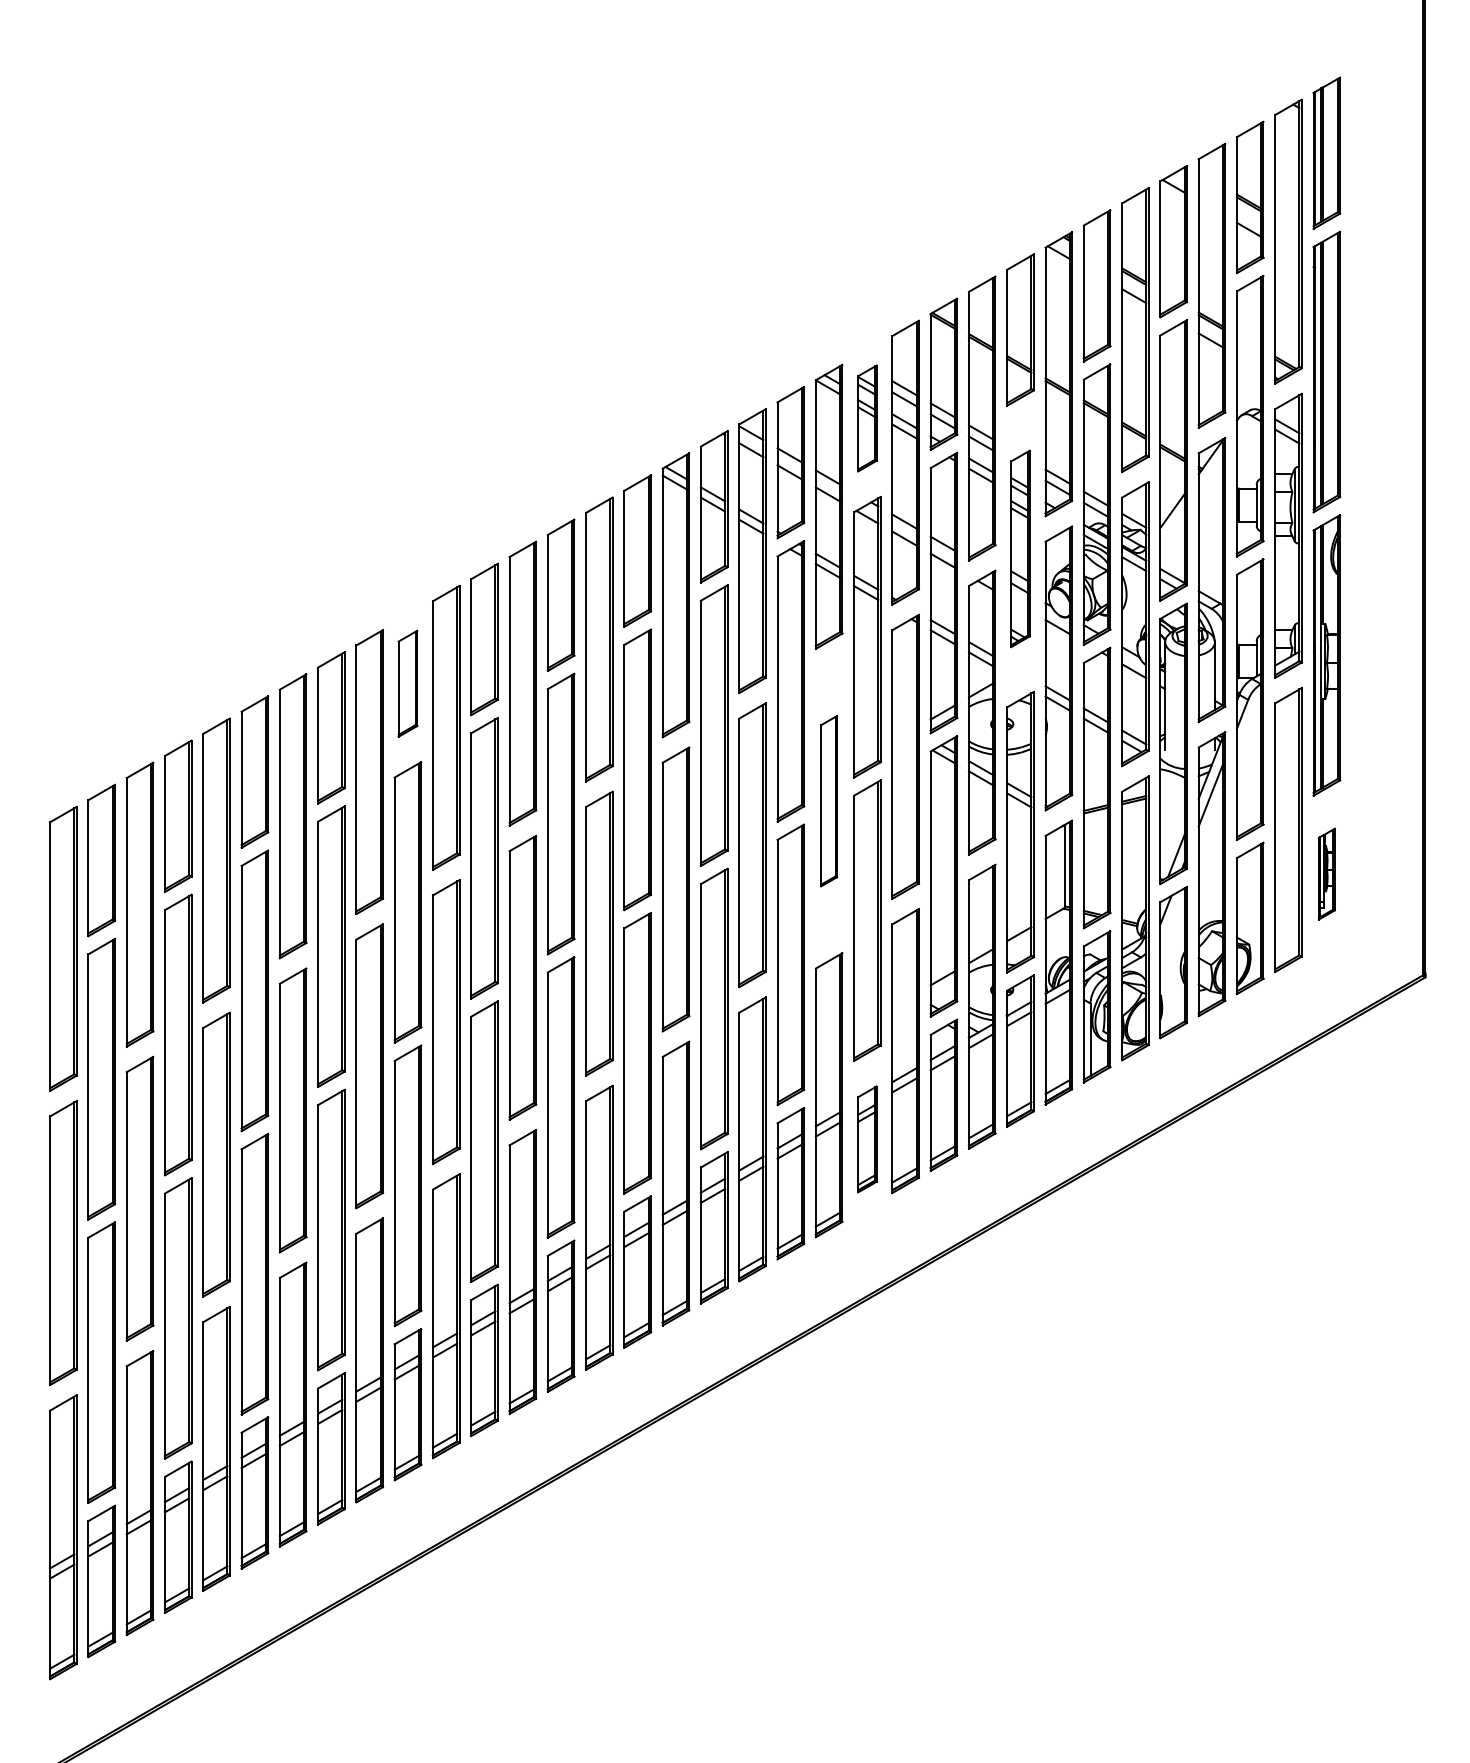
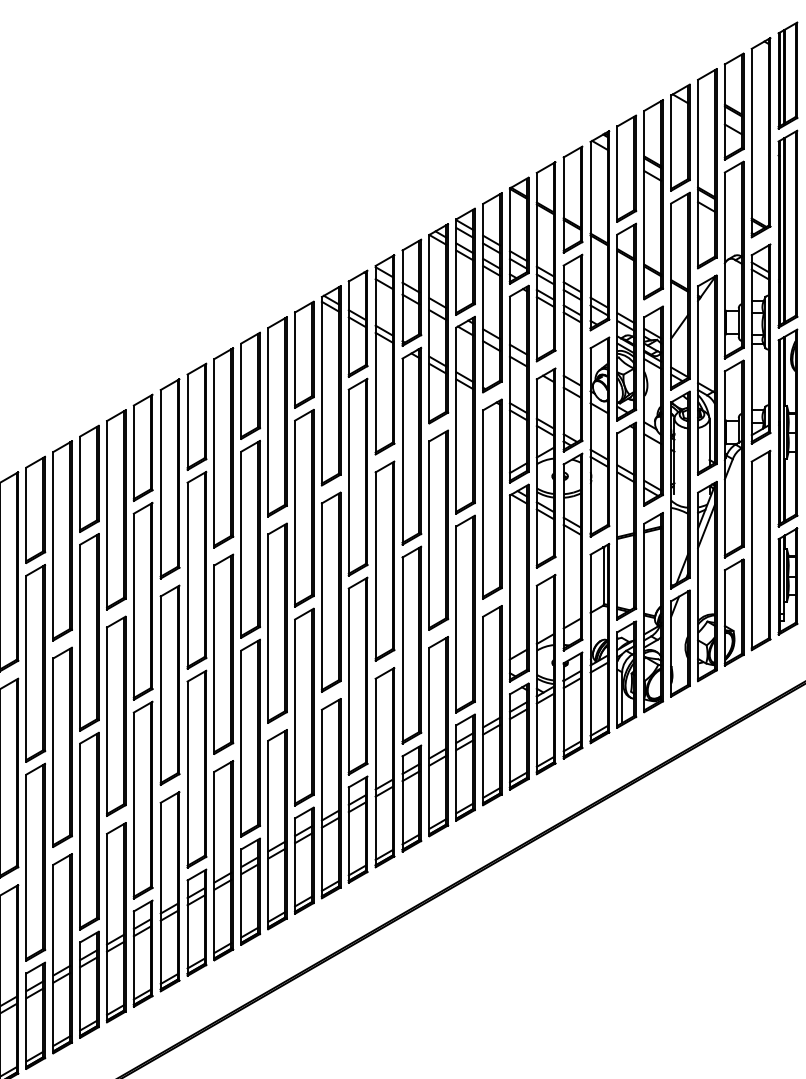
part: (867, 418) -> (465, 261), size x1.43
part: (1020, 548) -> (573, 353), size x1.43
part: (407, 683) -> (142, 447), size x1.43
part: (828, 801) -> (438, 530), size x1.67
part: (1326, 873) -> (787, 581), size x1.67
part: (867, 1139) -> (465, 767), size x1.43

